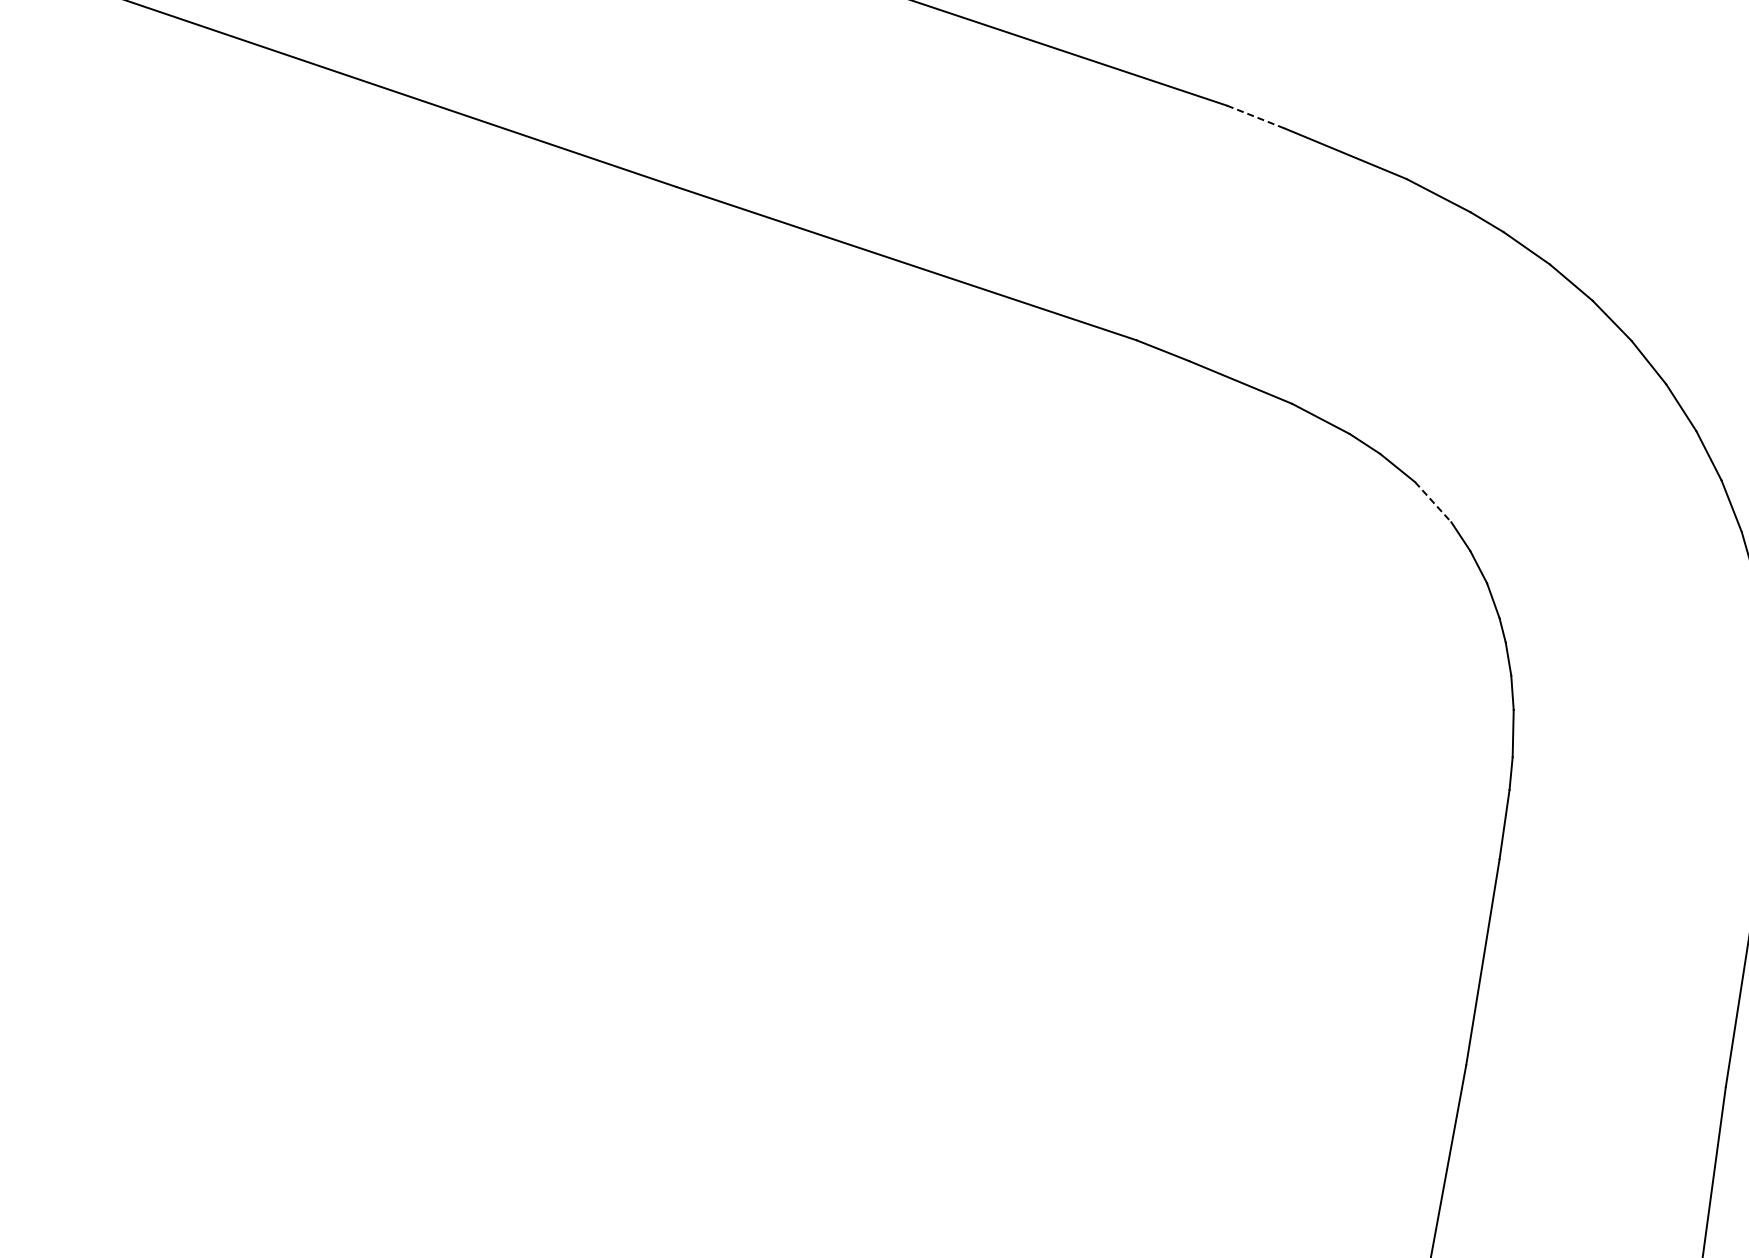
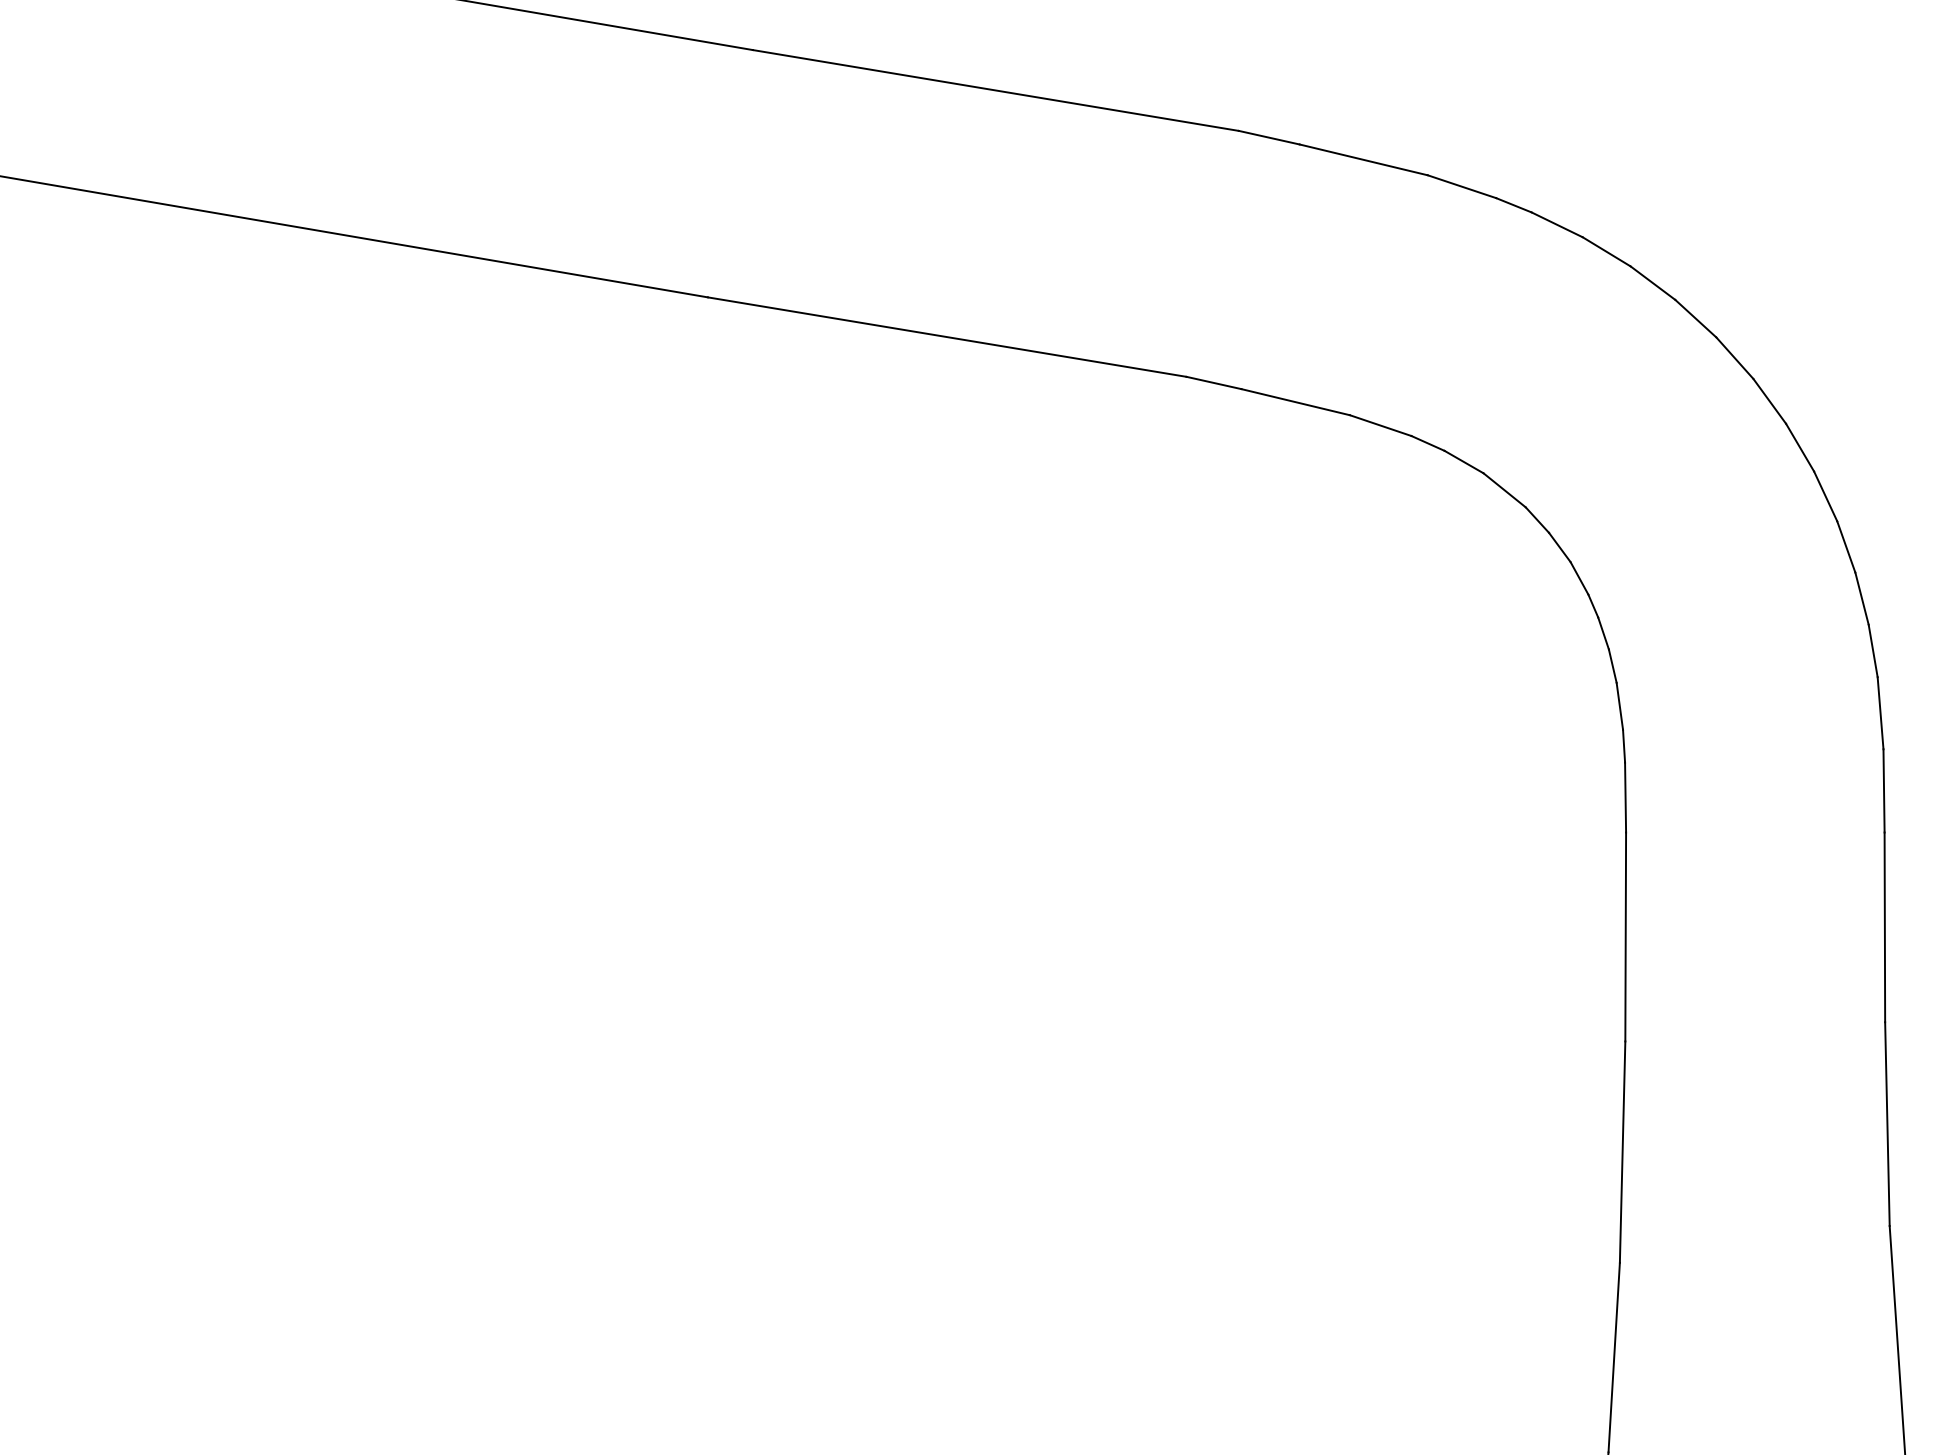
line: (1256, 116) -> (1269, 137), dashed -> solid
line: (1434, 502) -> (1505, 490), dashed -> solid

